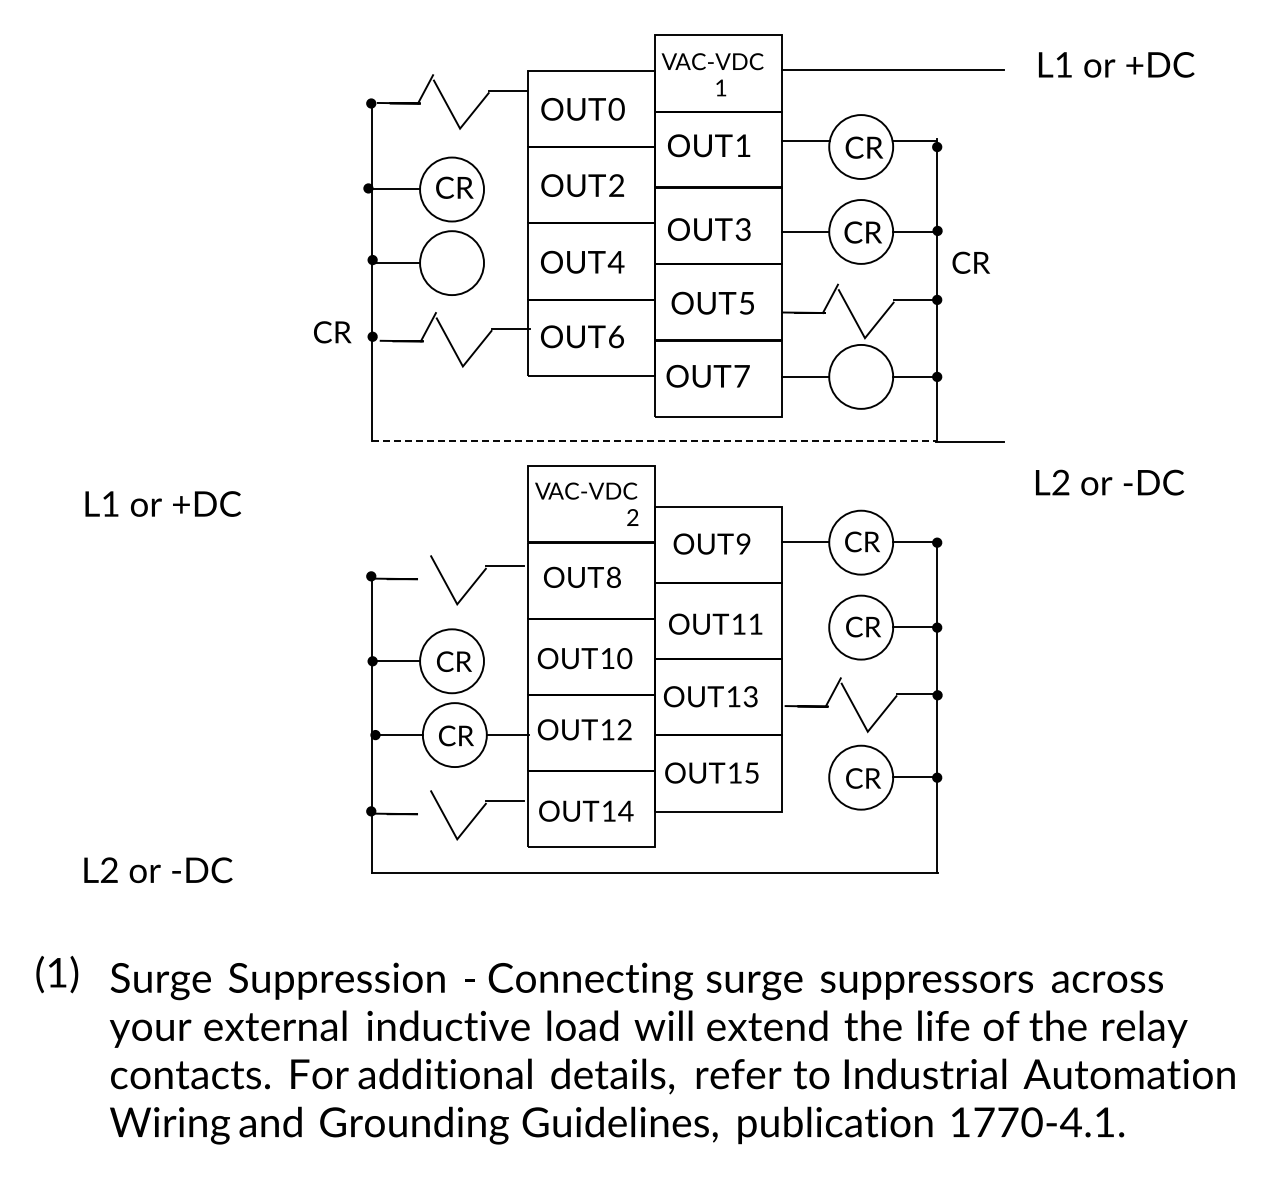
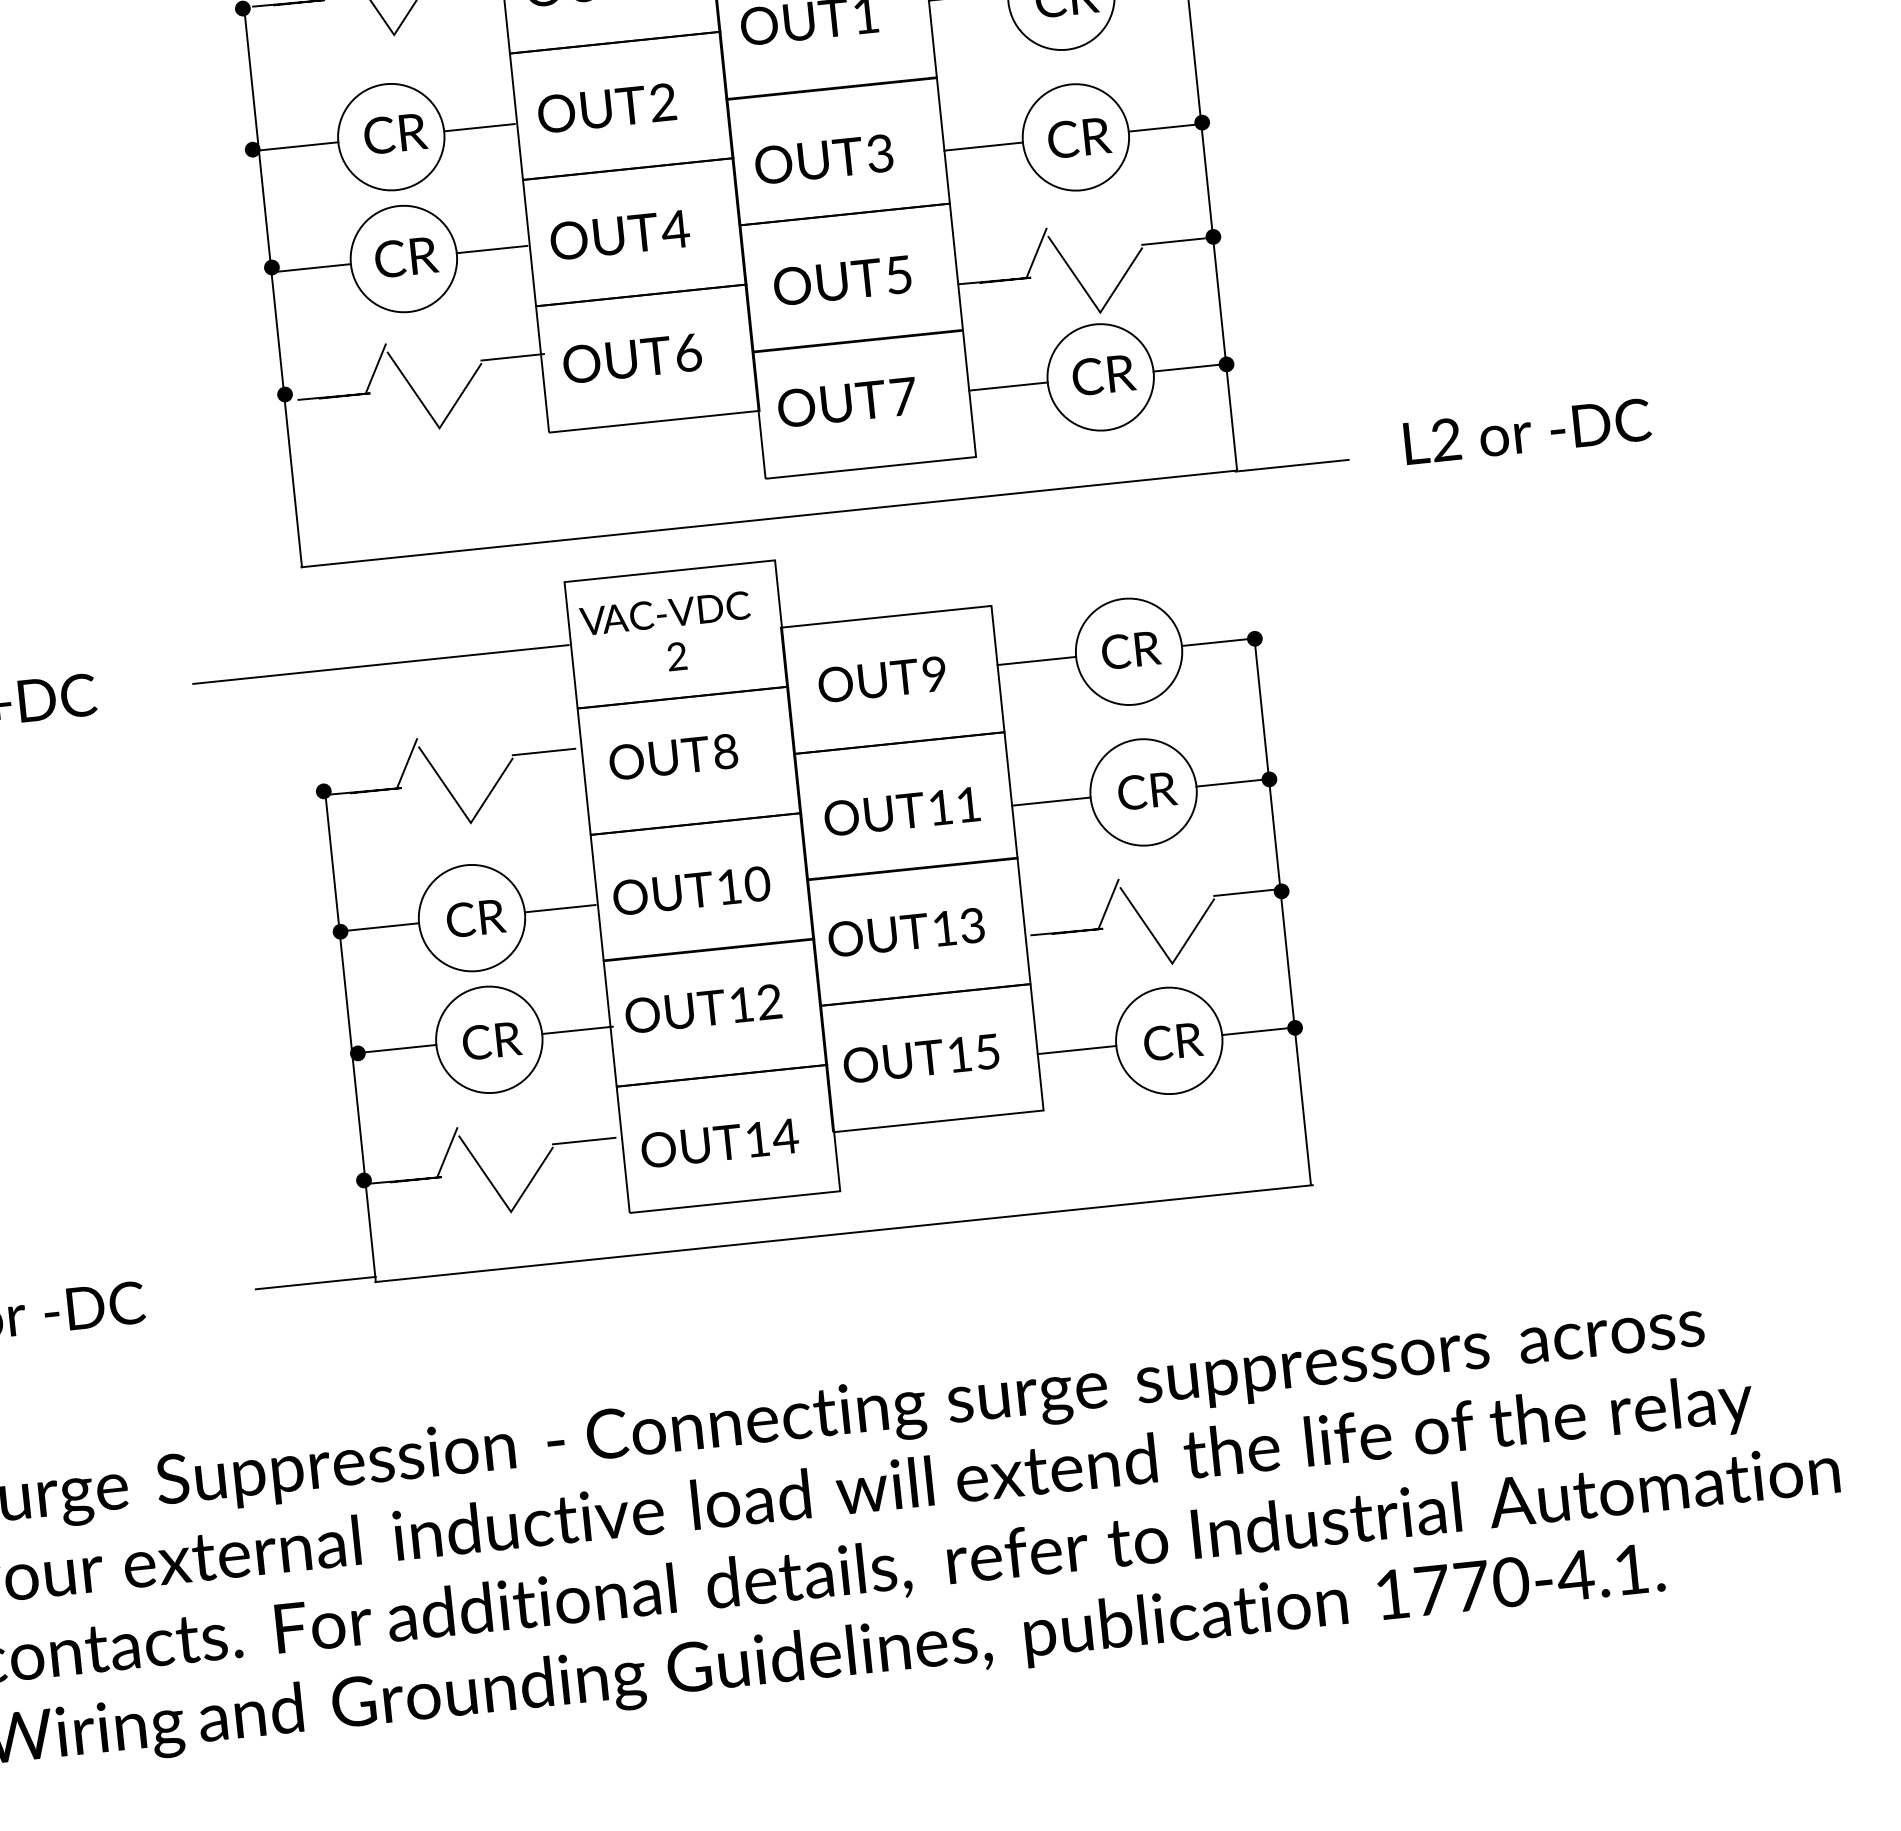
line: (505, 189) -> (479, 127), added
line: (505, 262) -> (492, 248), added
text: (970, 262) -> (1102, 374), moved
text: (332, 332) -> (406, 257), moved
line: (654, 441) -> (769, 519), dashed -> solid
text: (1110, 482) -> (1528, 431), moved
line: (412, 504) -> (379, 665), added
text: (632, 517) -> (676, 656), moved
line: (422, 564) -> (406, 762), added
line: (805, 627) -> (1051, 801), added
line: (505, 661) -> (560, 909), added
line: (805, 777) -> (1077, 1050), added
line: (422, 799) -> (446, 1152), added
line: (335, 869) -> (314, 1282), added

